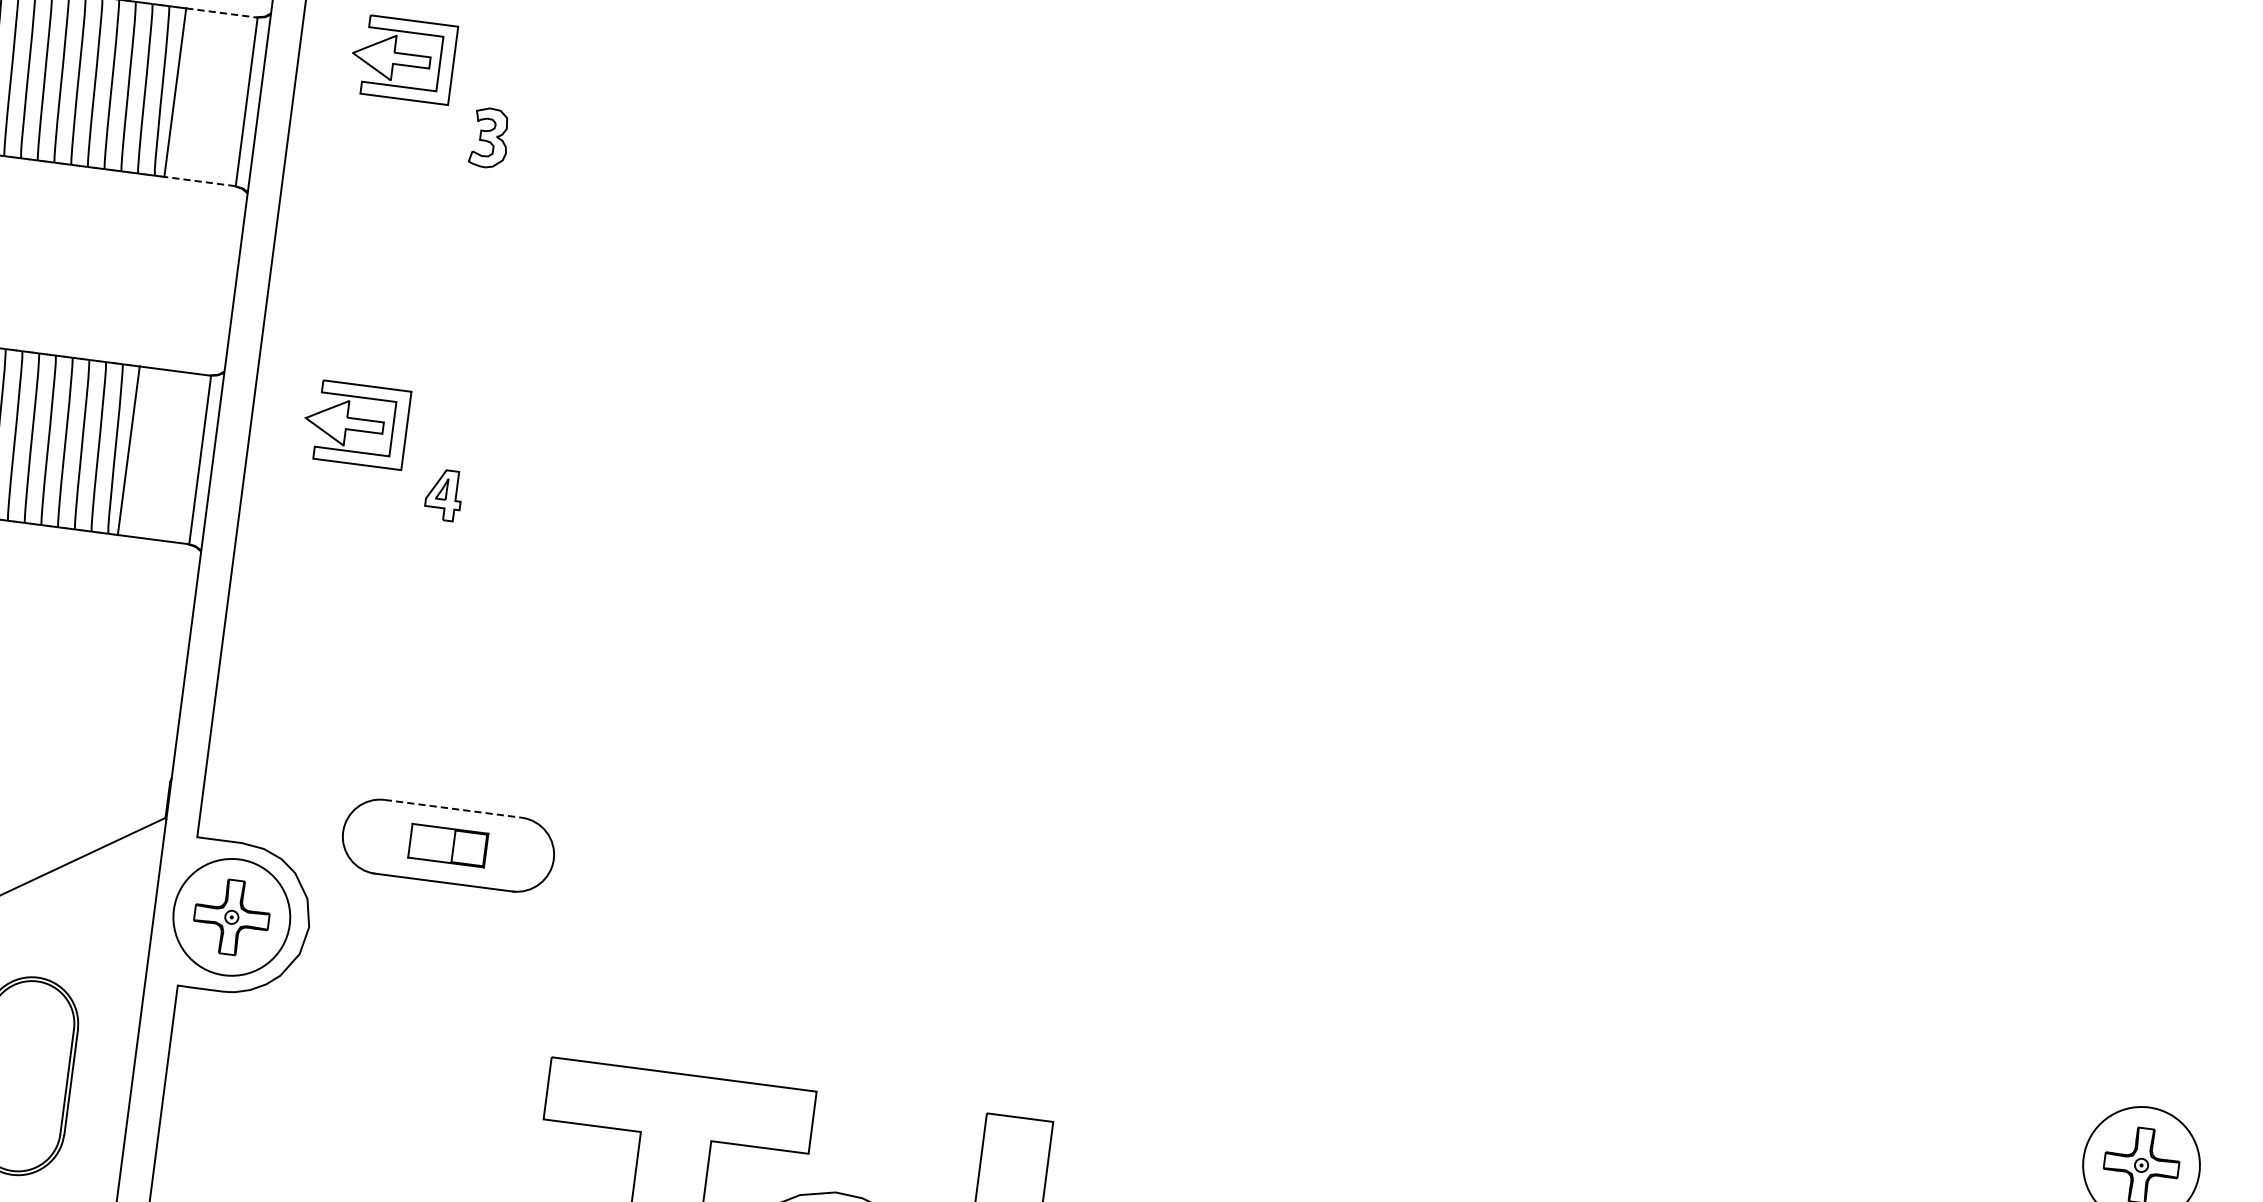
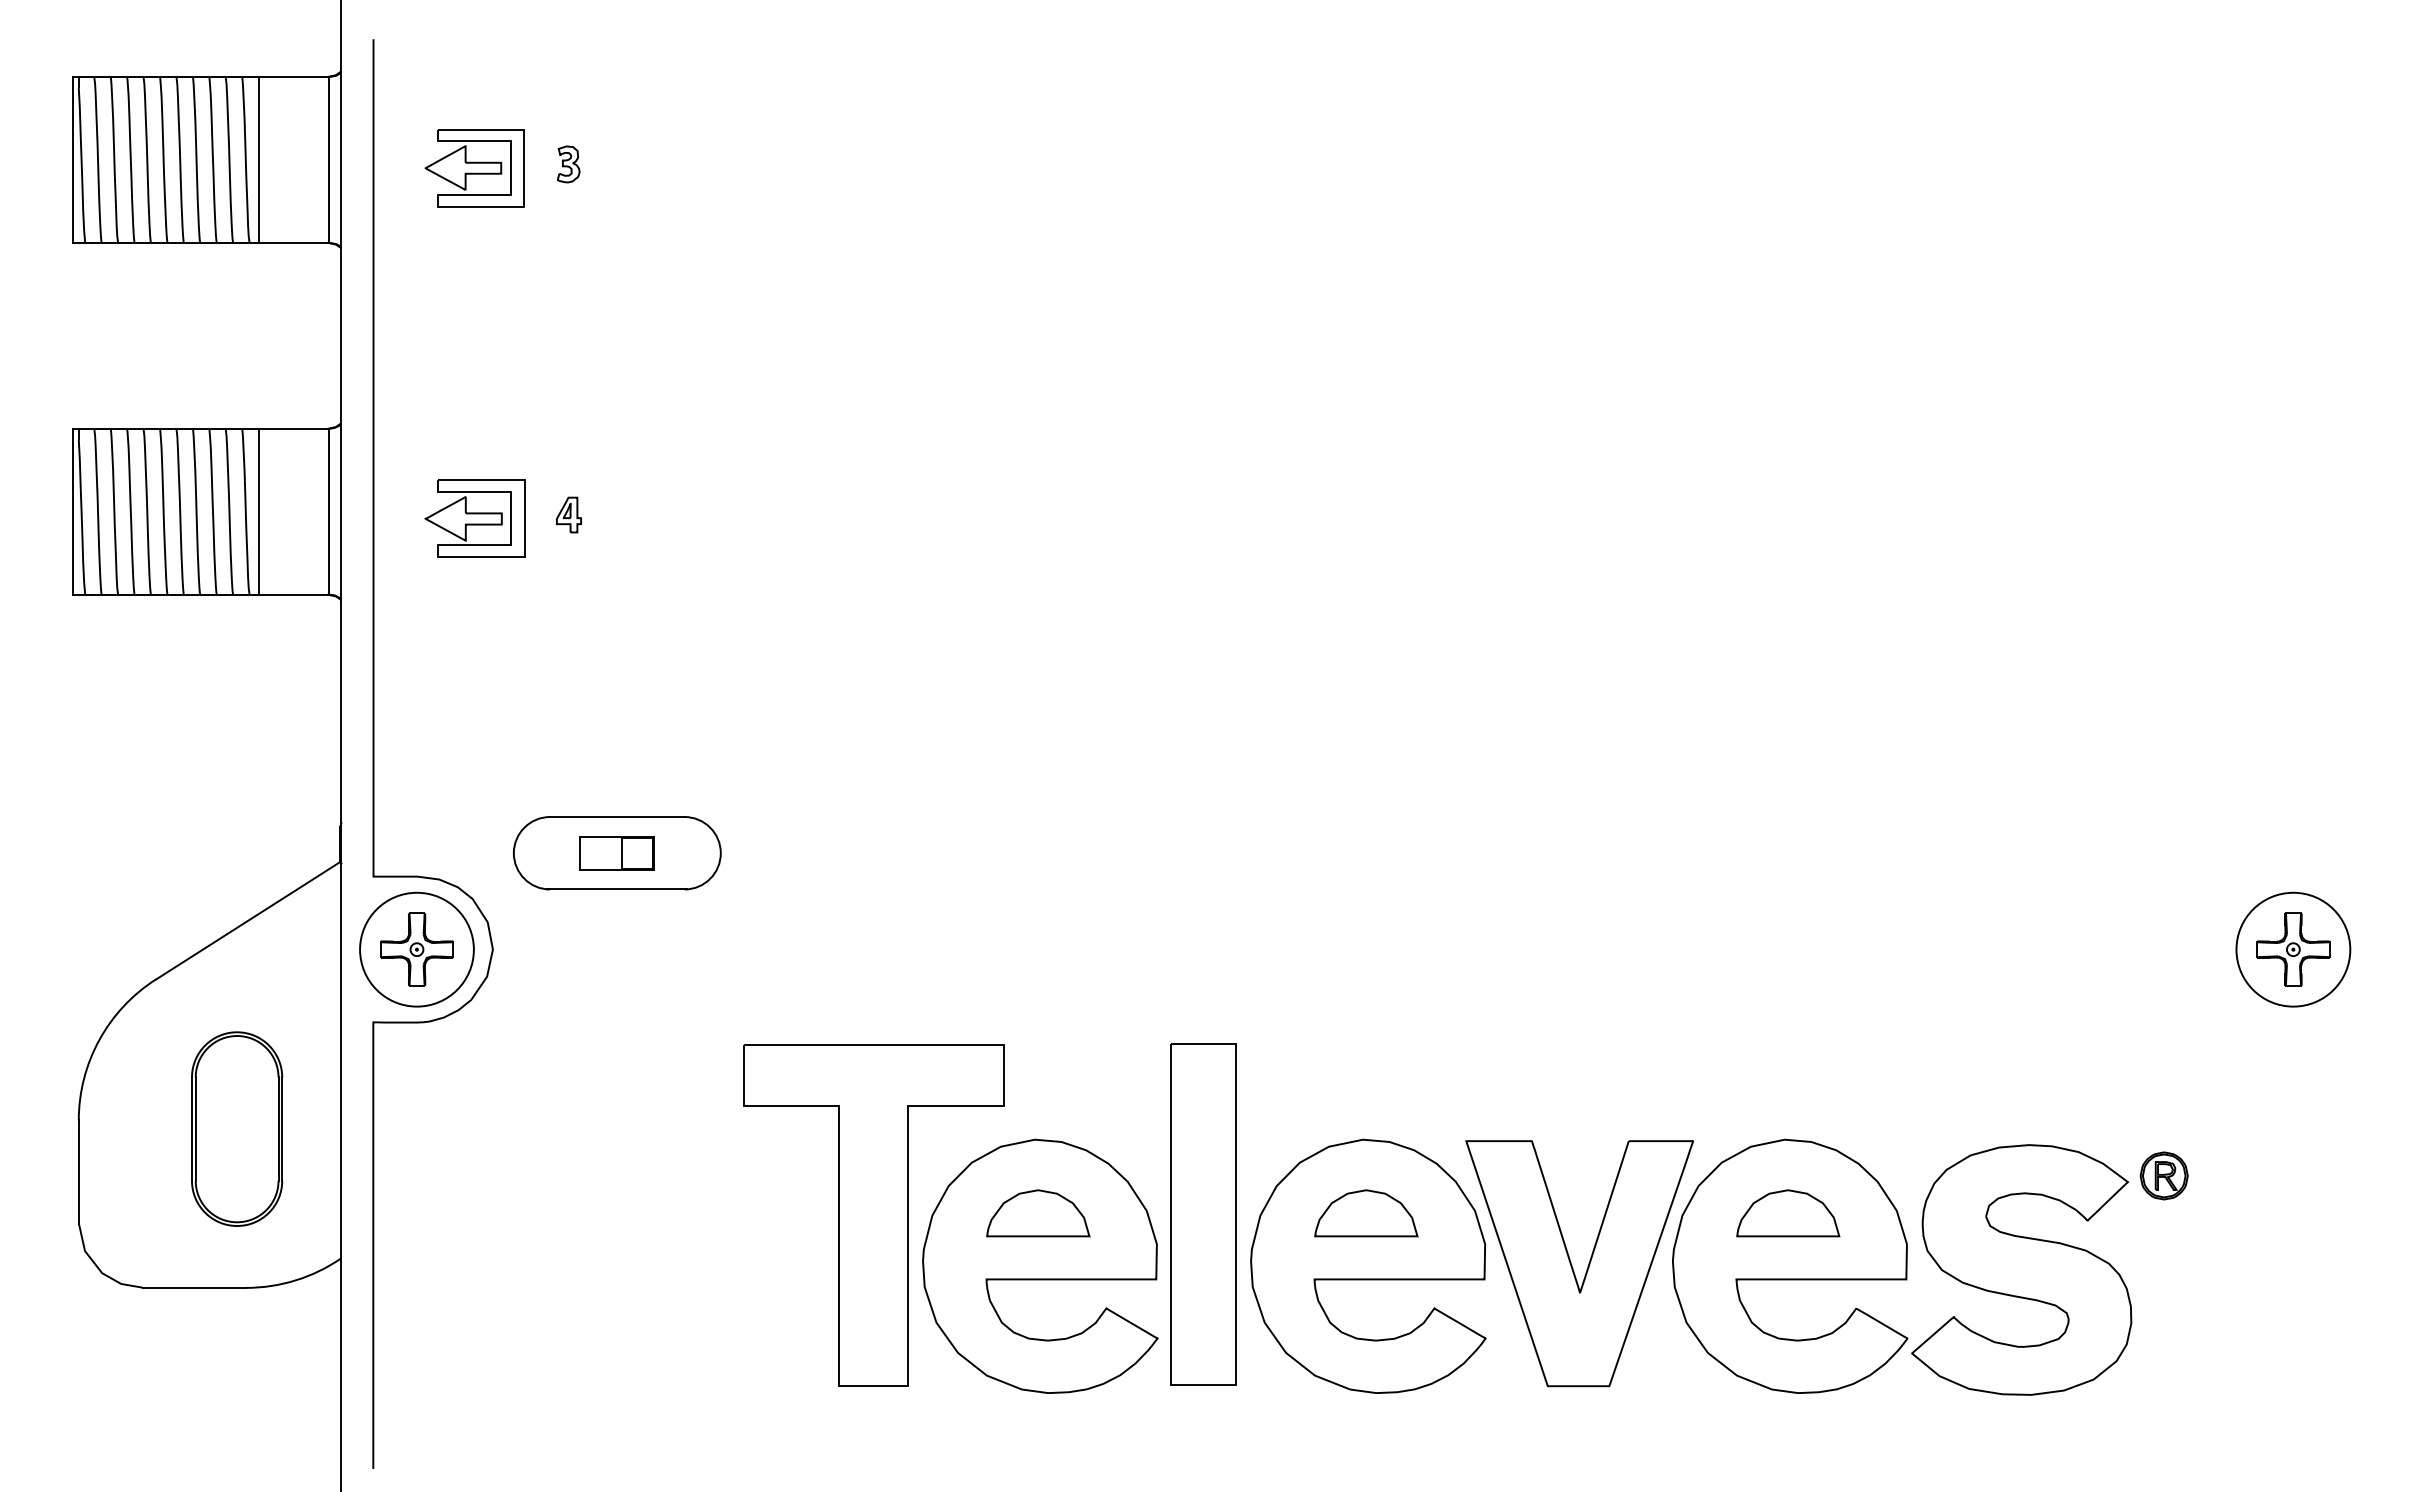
line: (221, 13) -> (293, 77), dashed -> solid
part: (402, 59) -> (474, 168), moved
part: (489, 138) -> (568, 164), size x0.62
line: (199, 181) -> (293, 242), dashed -> solid
part: (355, 424) -> (474, 518), moved
part: (443, 494) -> (568, 514), size x0.71
line: (453, 809) -> (617, 817), dashed -> solid

